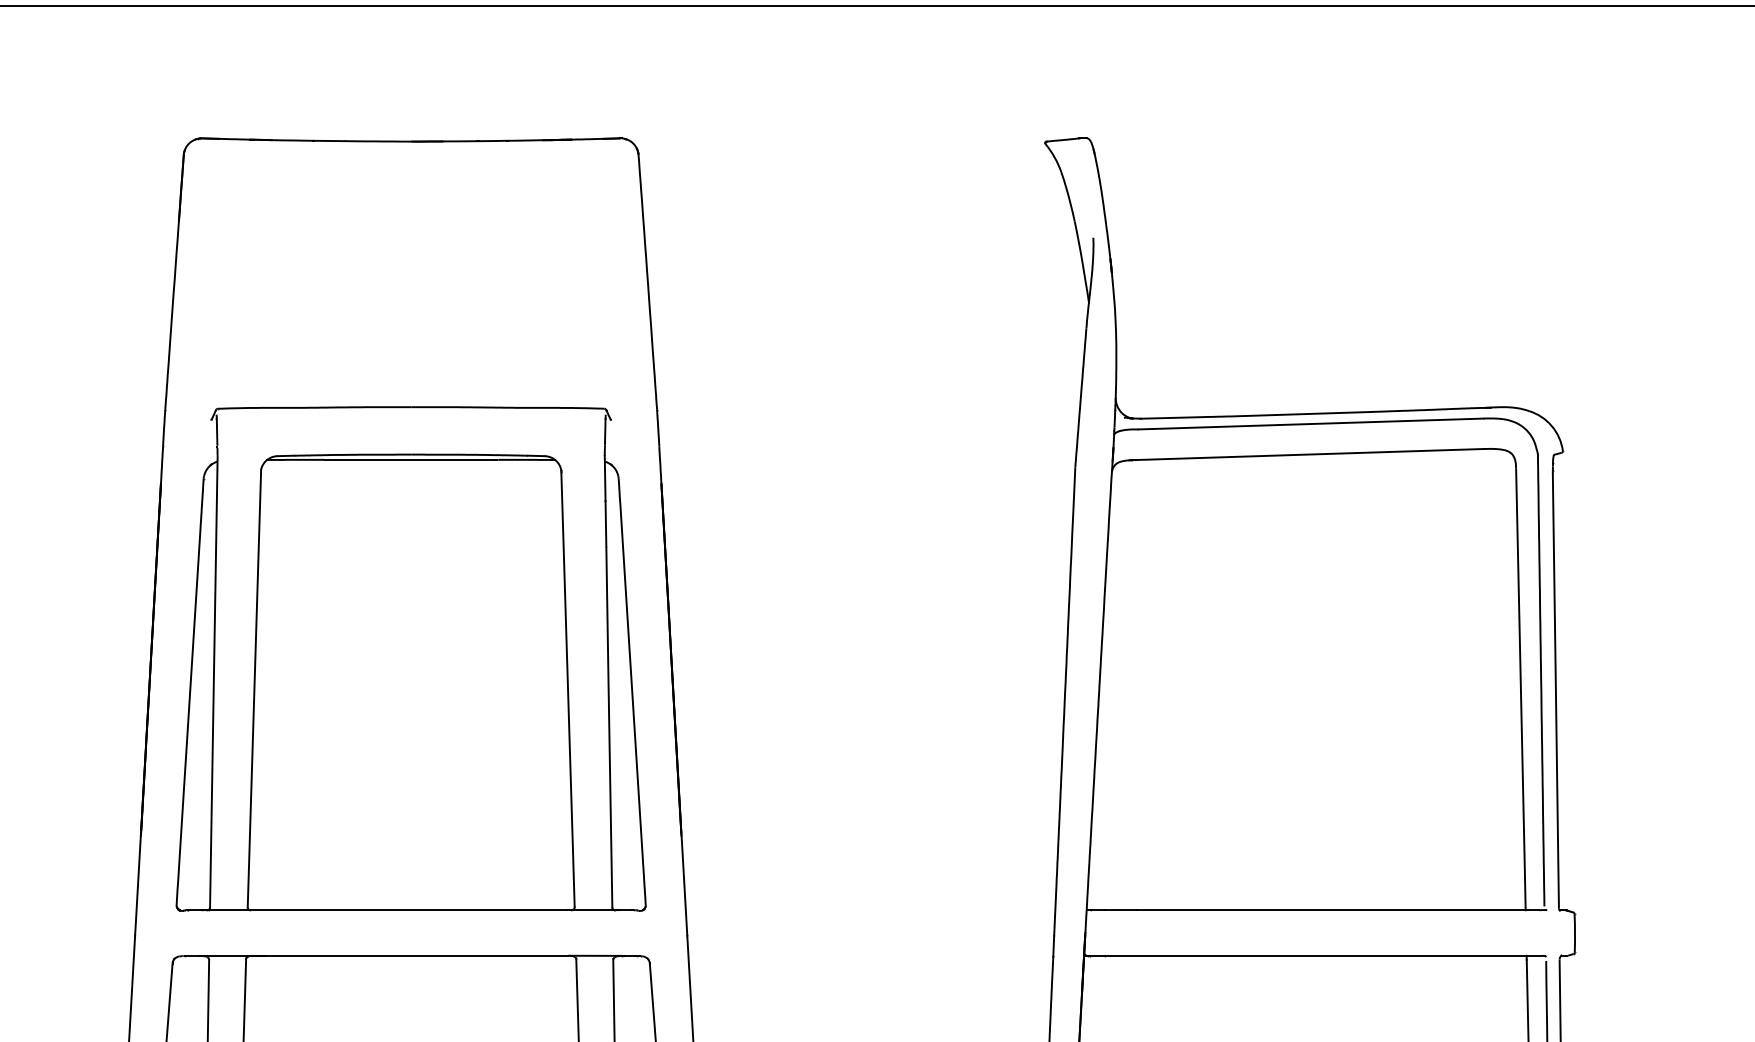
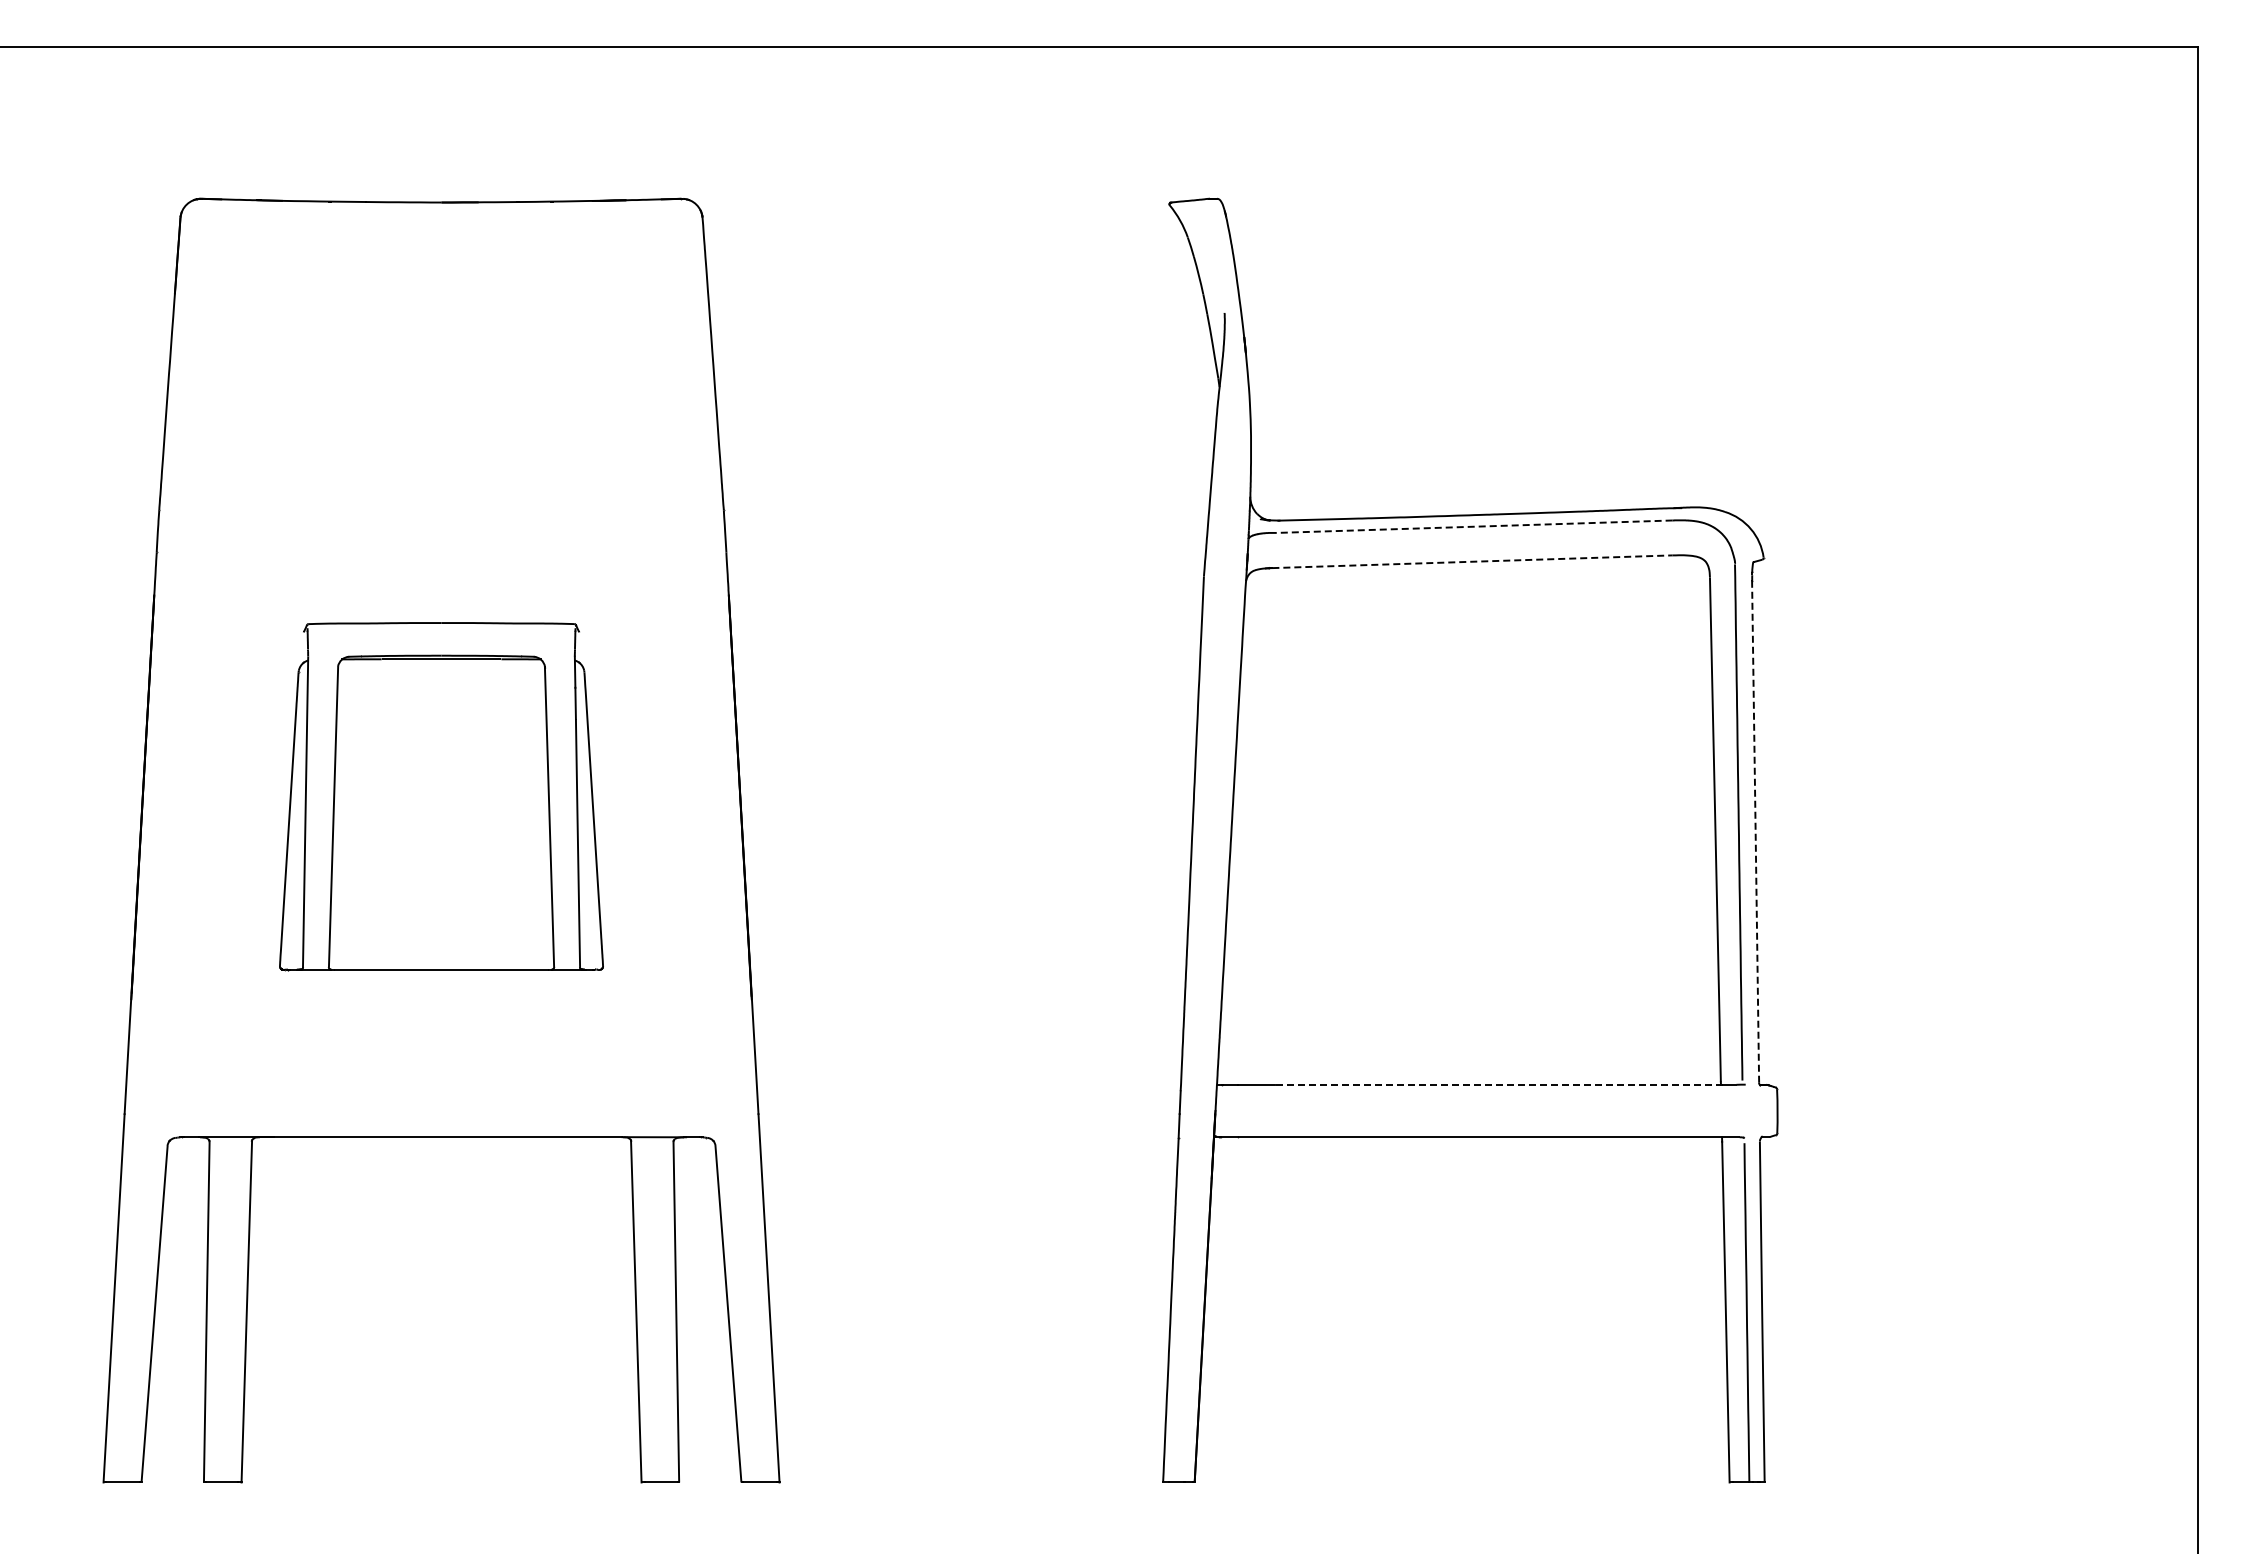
line: (1311, 423) -> (1474, 526), solid -> dashed
line: (1309, 454) -> (1472, 561), solid -> dashed
part: (411, 659) -> (441, 796), size x0.6
line: (1555, 689) -> (1755, 831), solid -> dashed
line: (1331, 909) -> (1498, 1084), solid -> dashed

